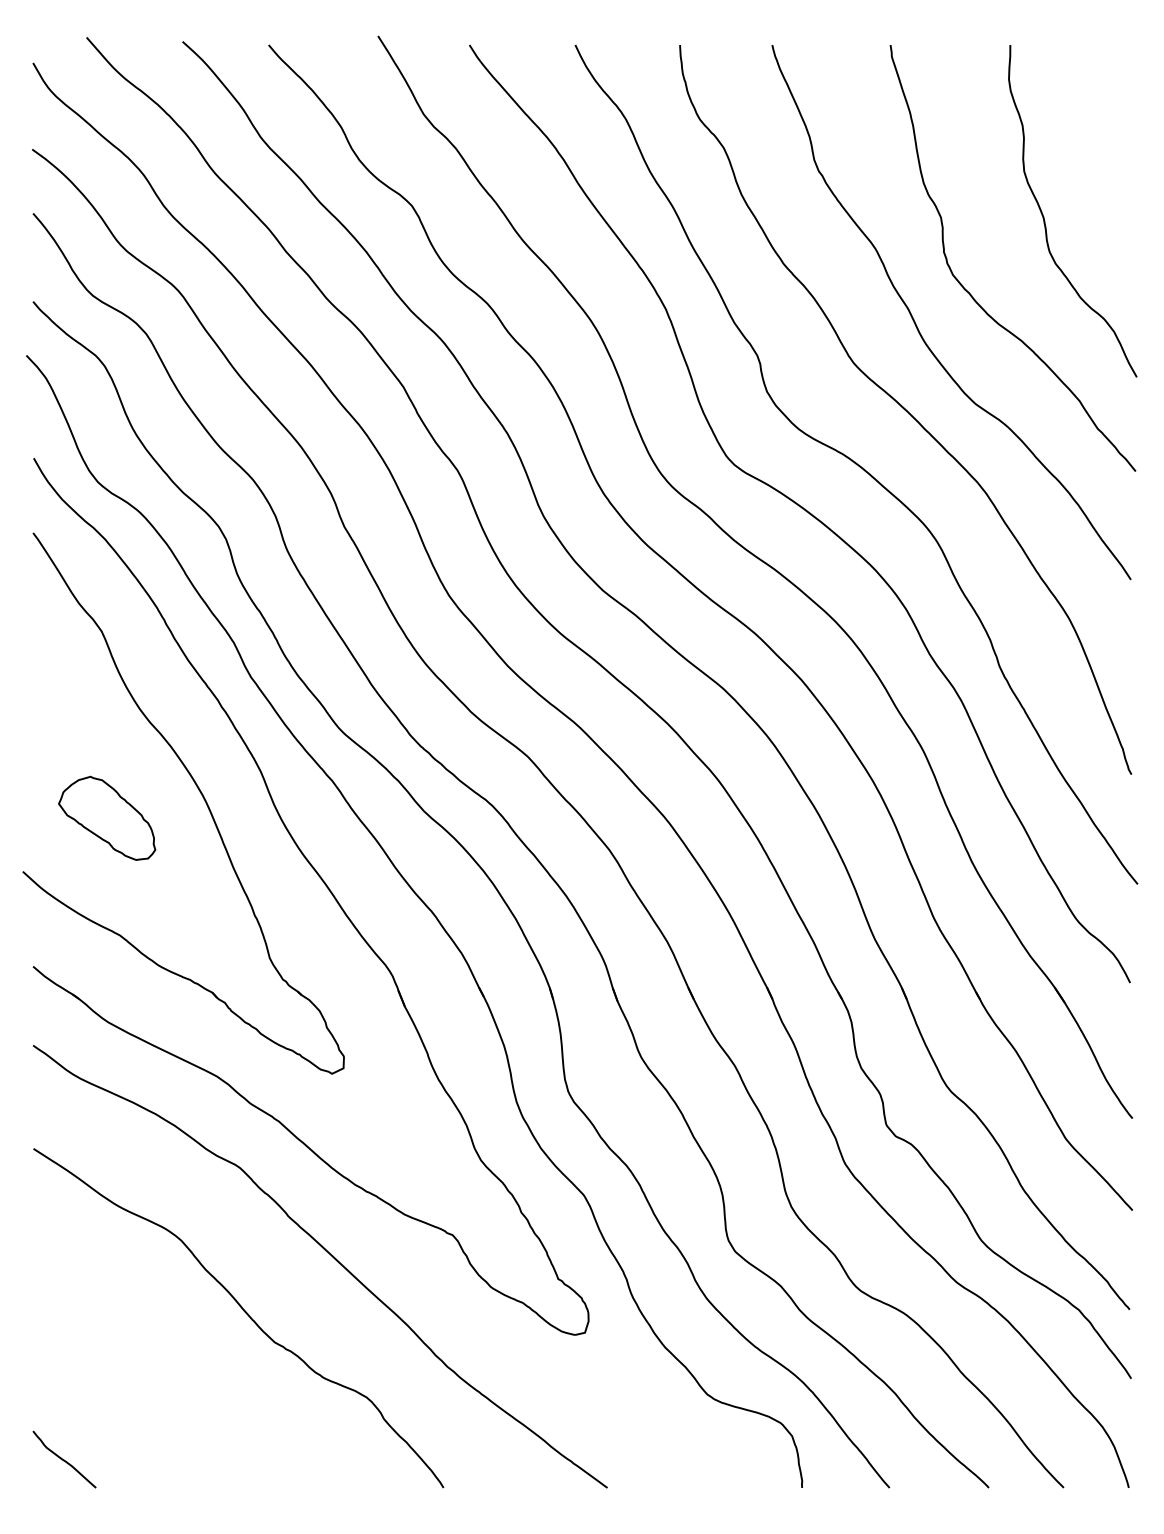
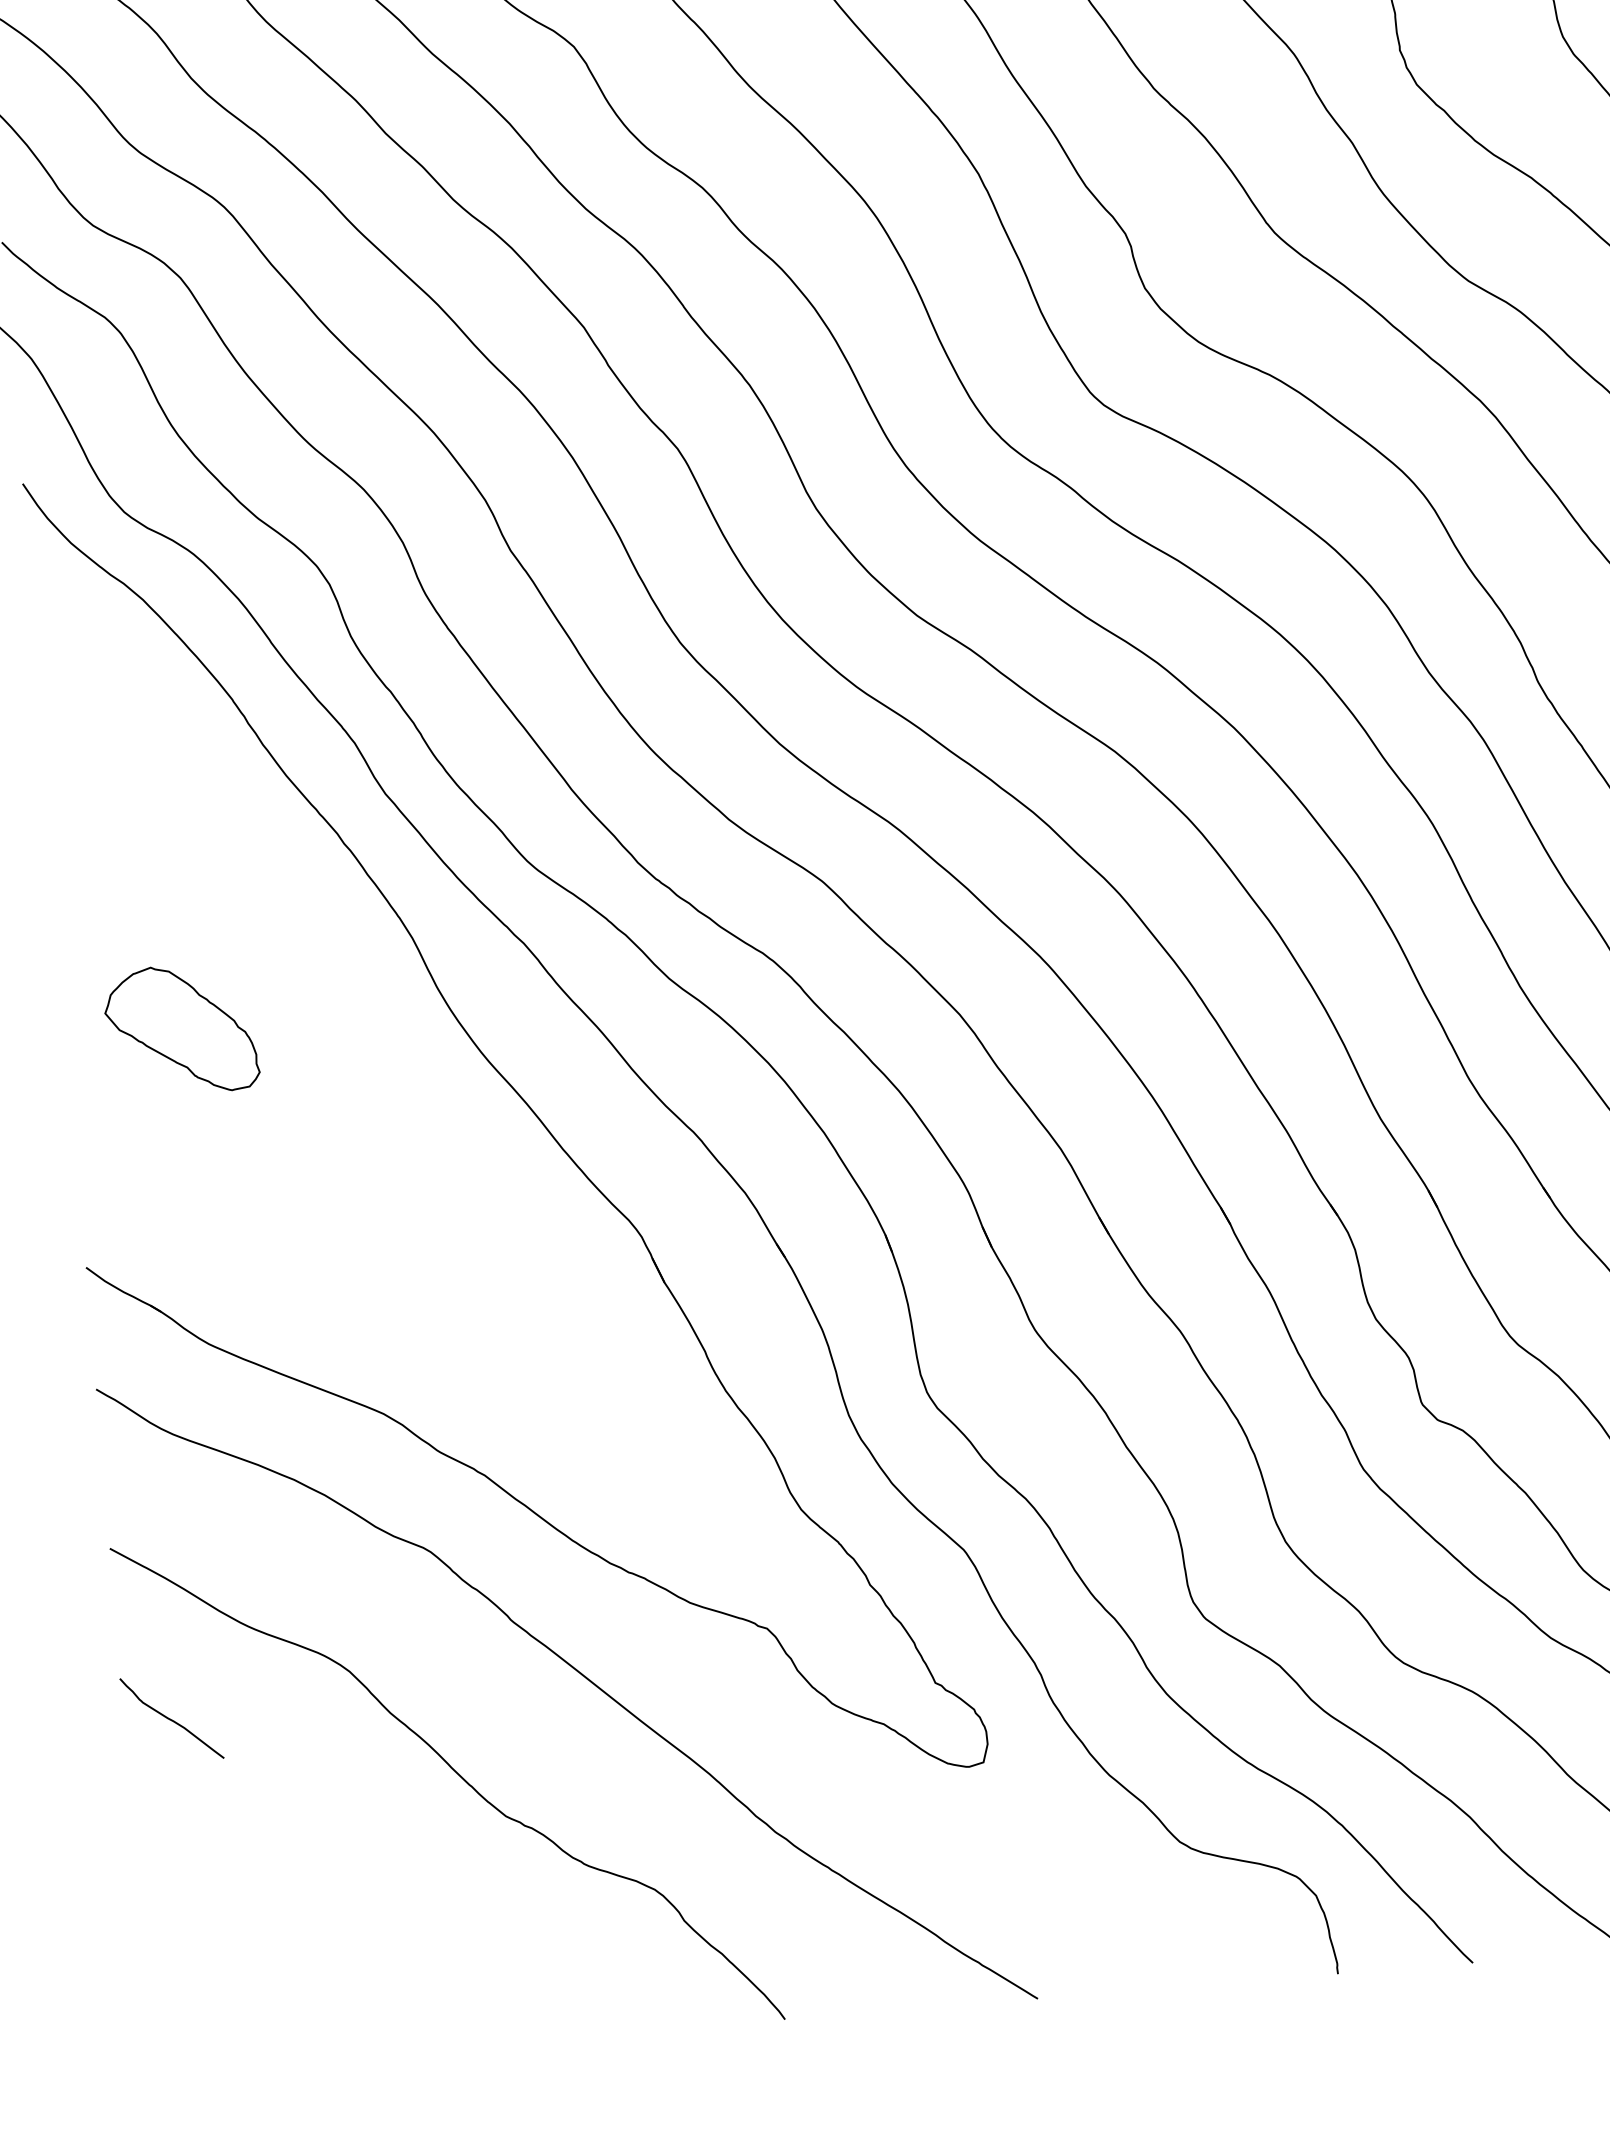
part: (201, 795) -> (324, 982), removed
curve: (64, 1459) -> (171, 1718), moved

